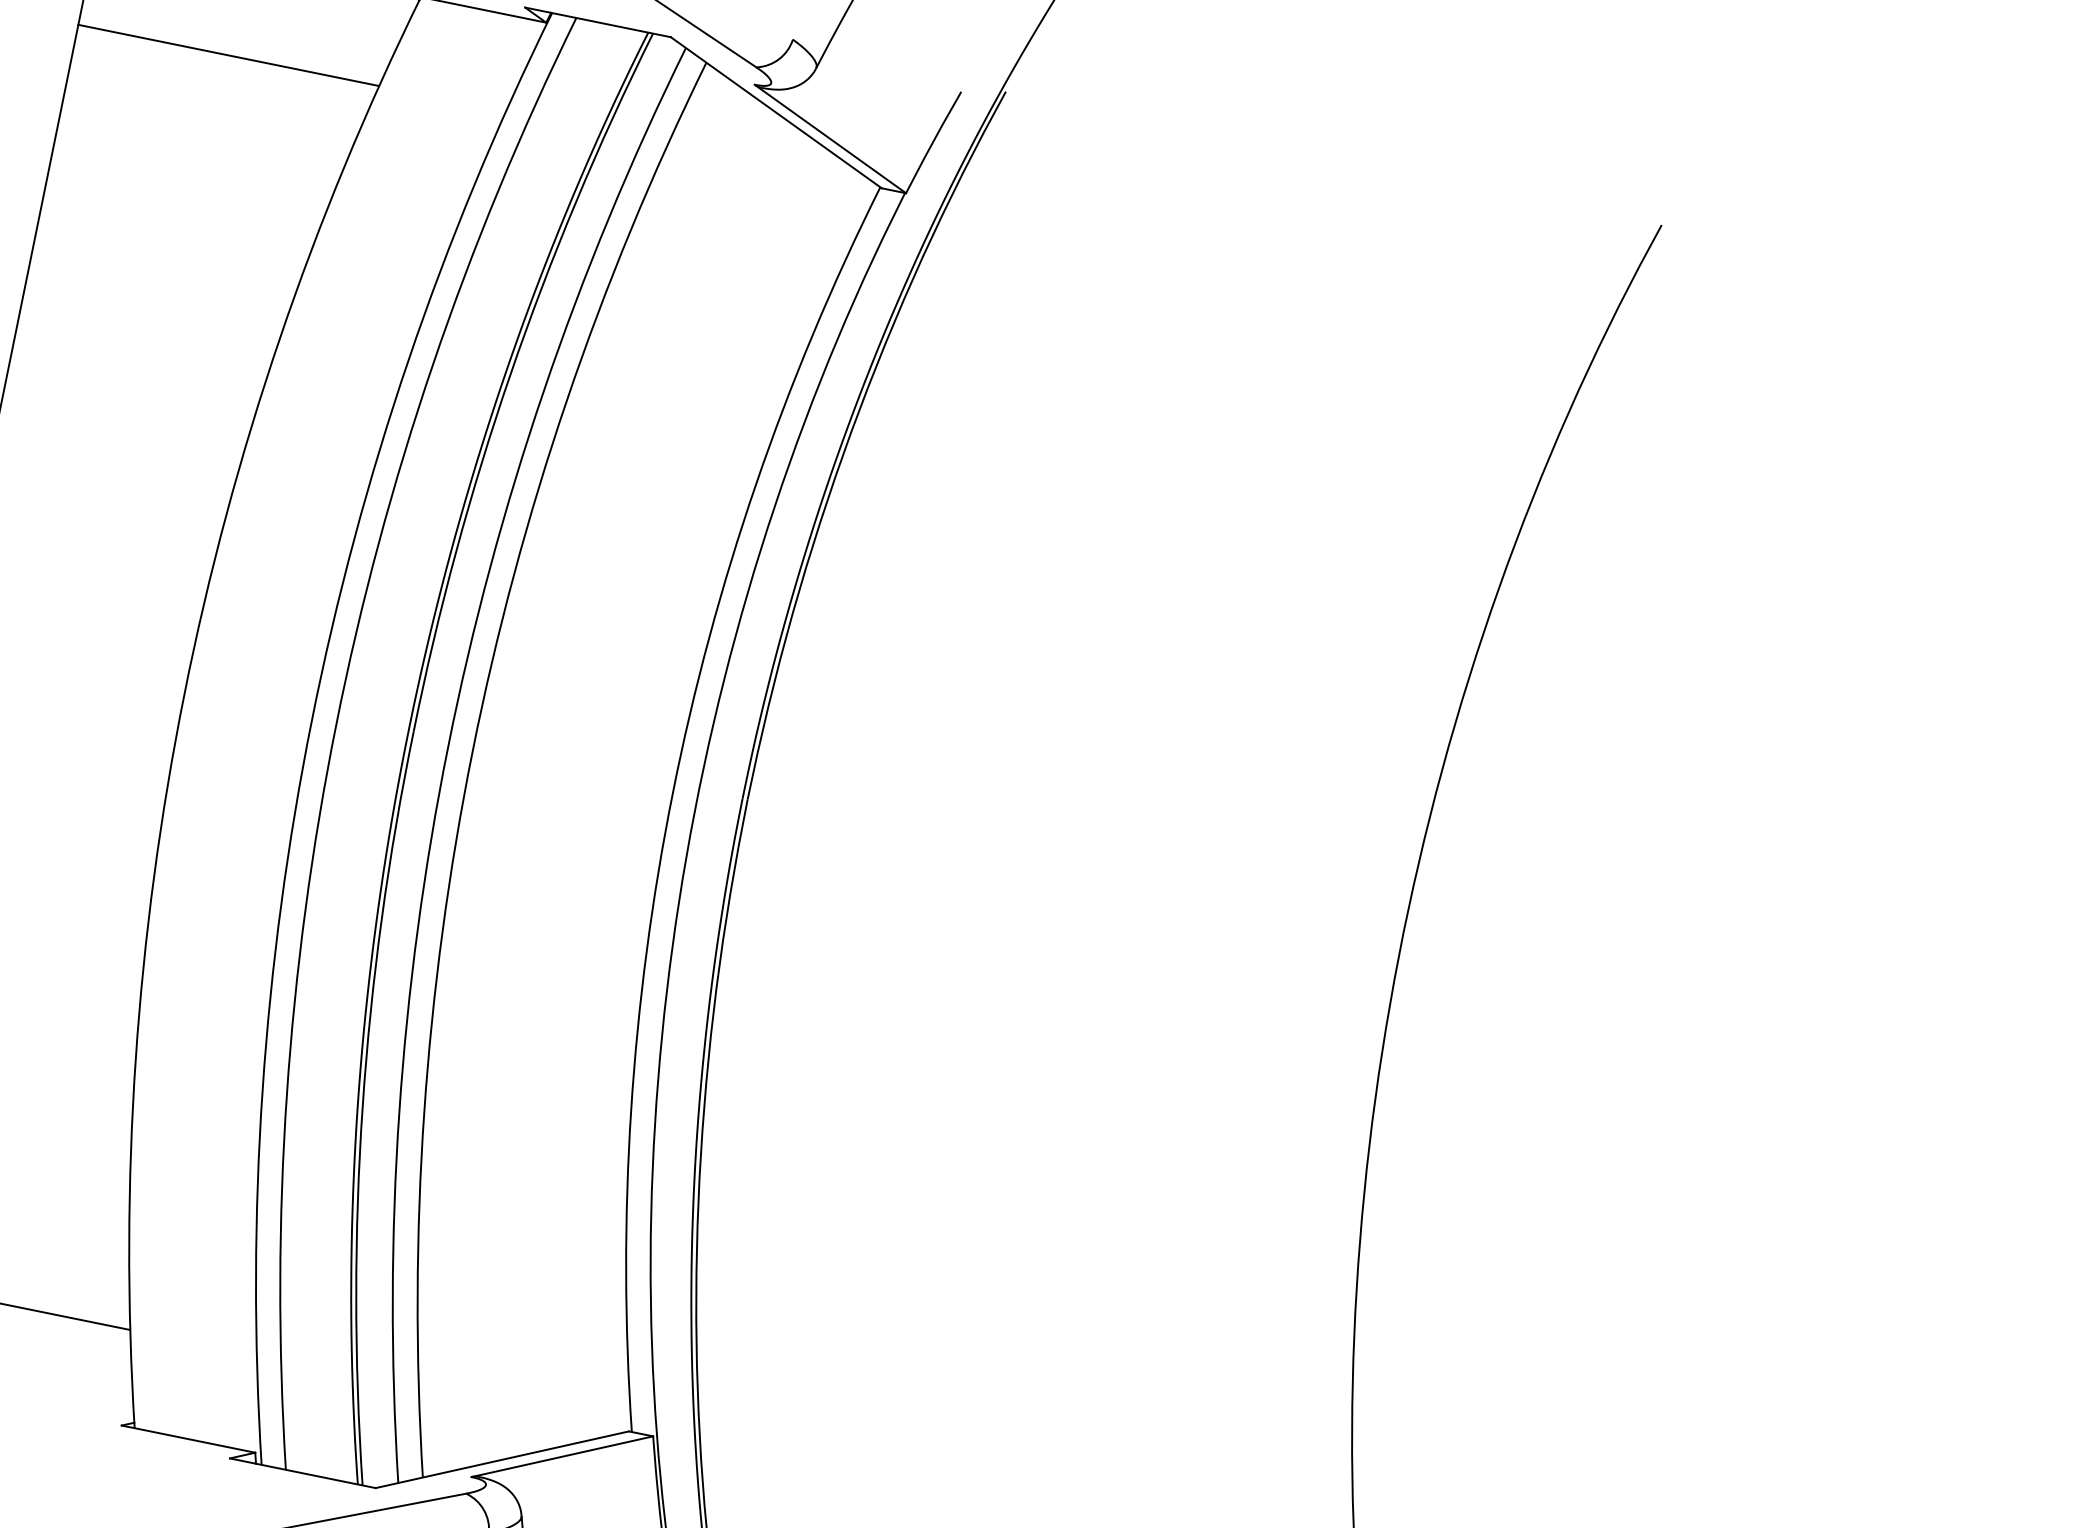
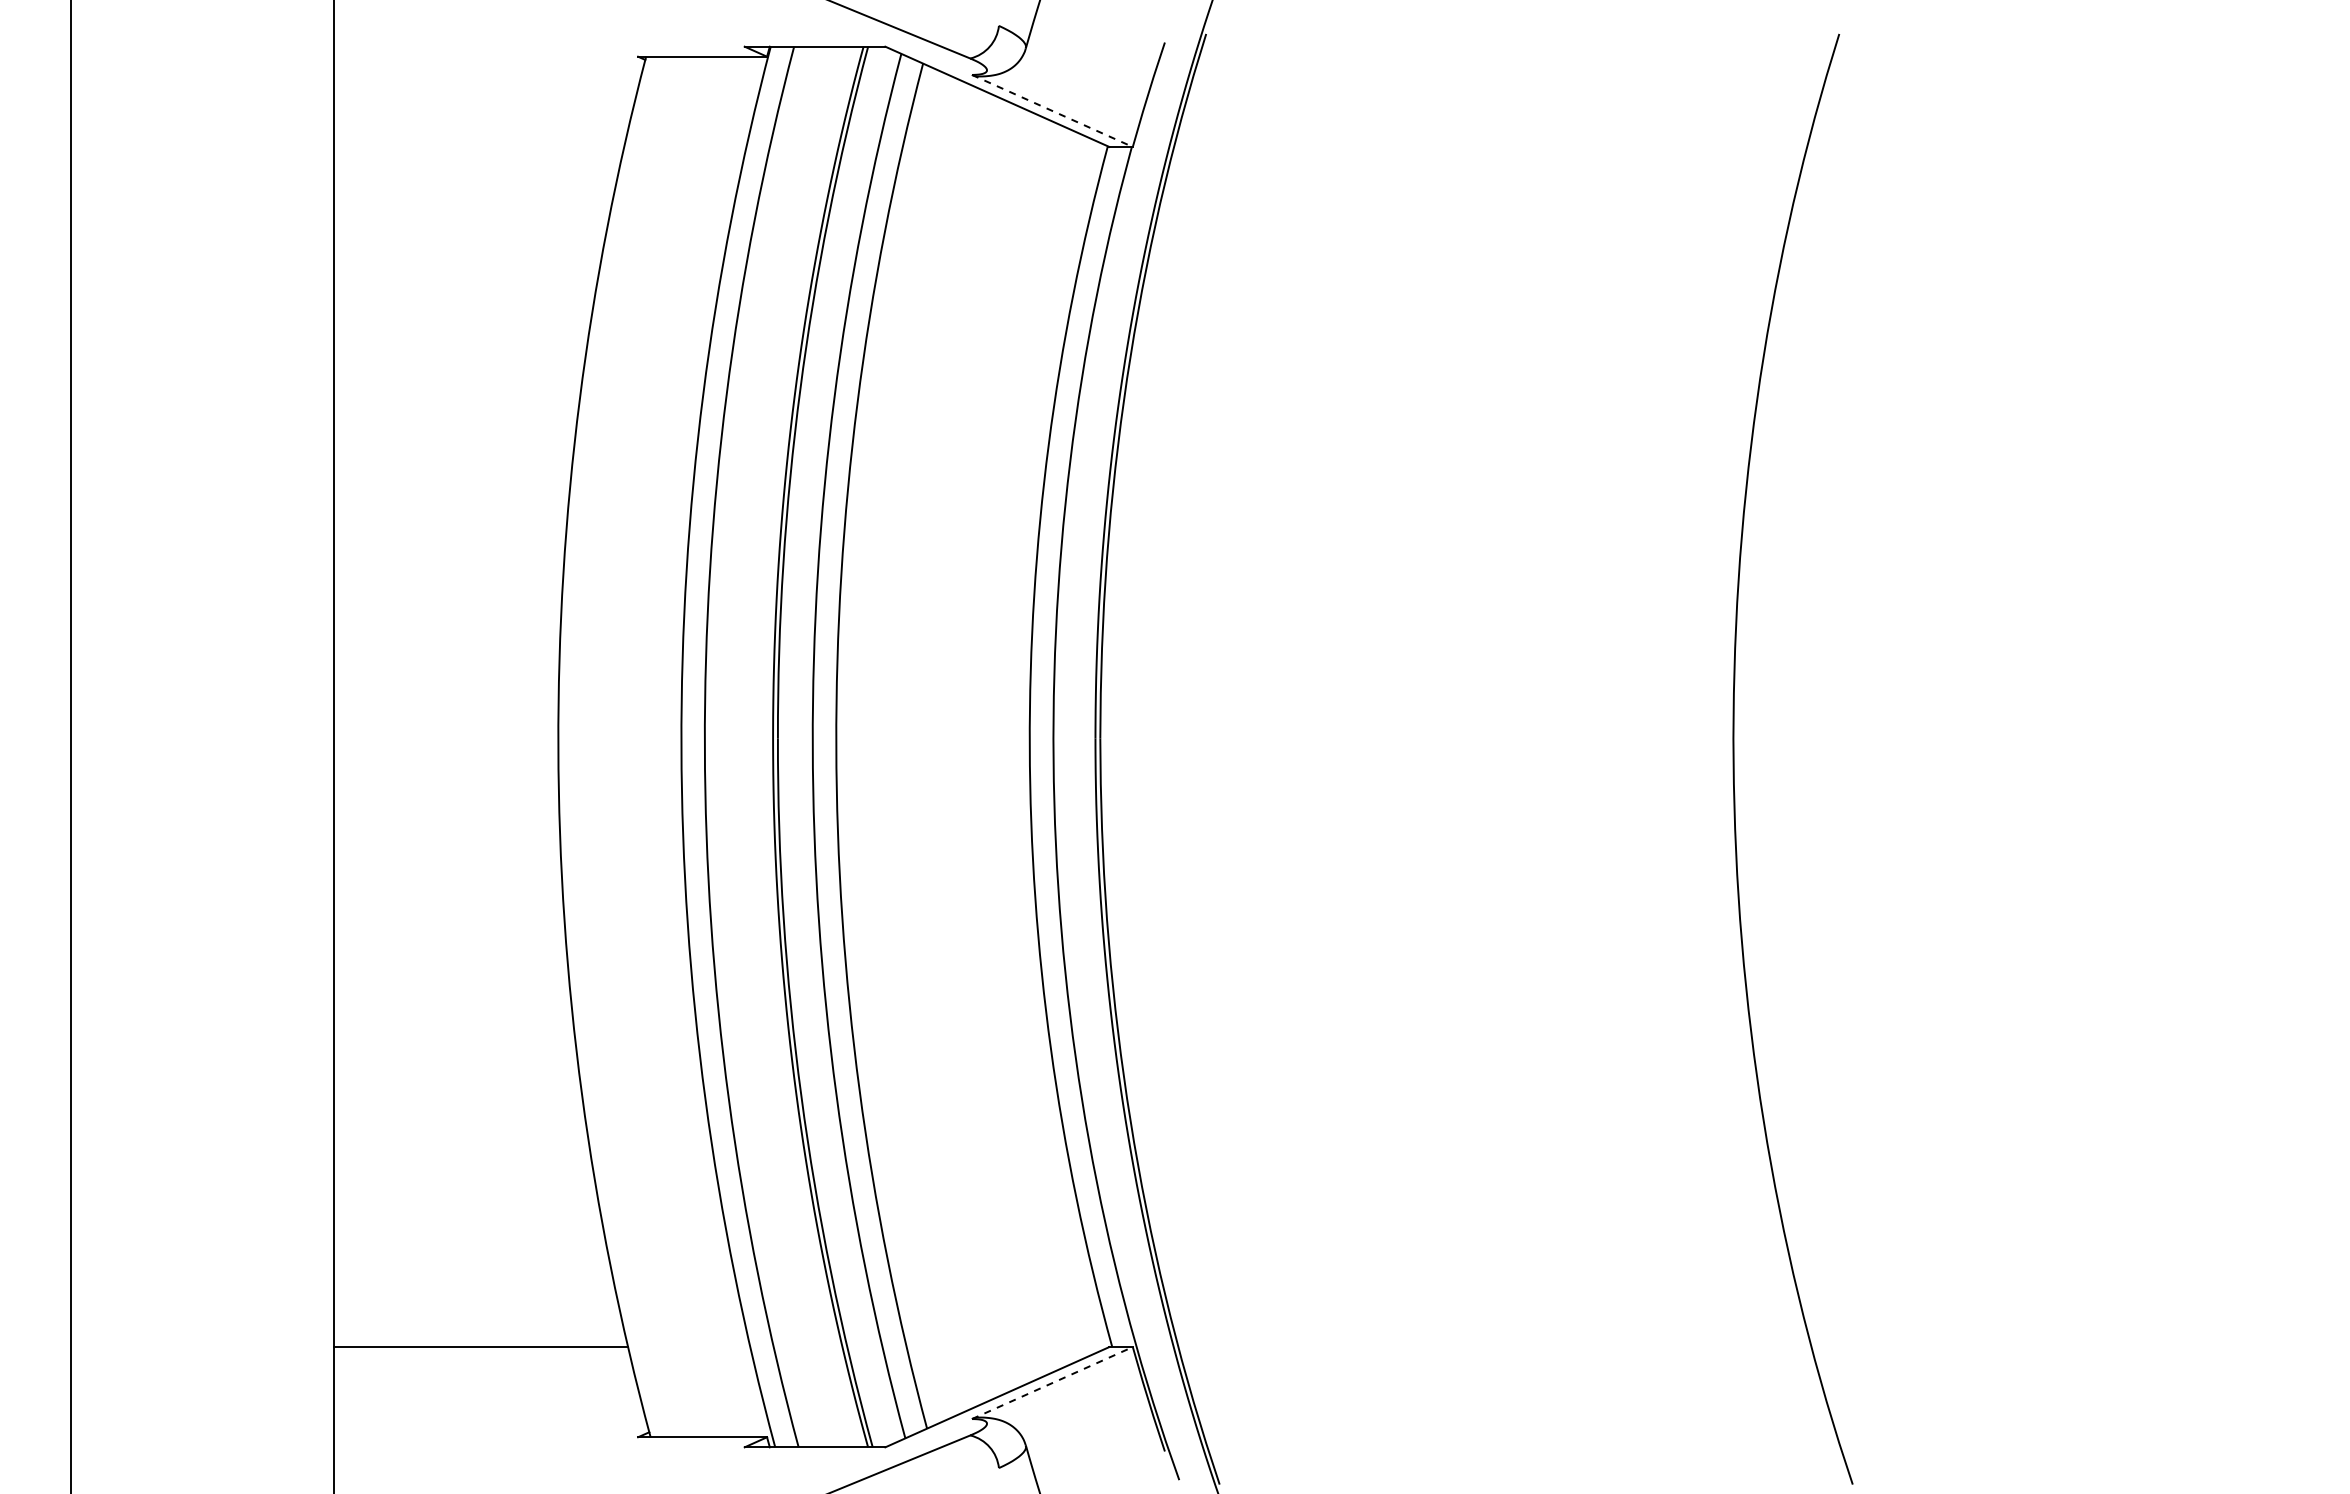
line: (228, 54) -> (478, 146), removed
line: (830, 139) -> (1052, 111), solid -> dashed
line: (562, 1456) -> (1052, 1382), solid -> dashed

